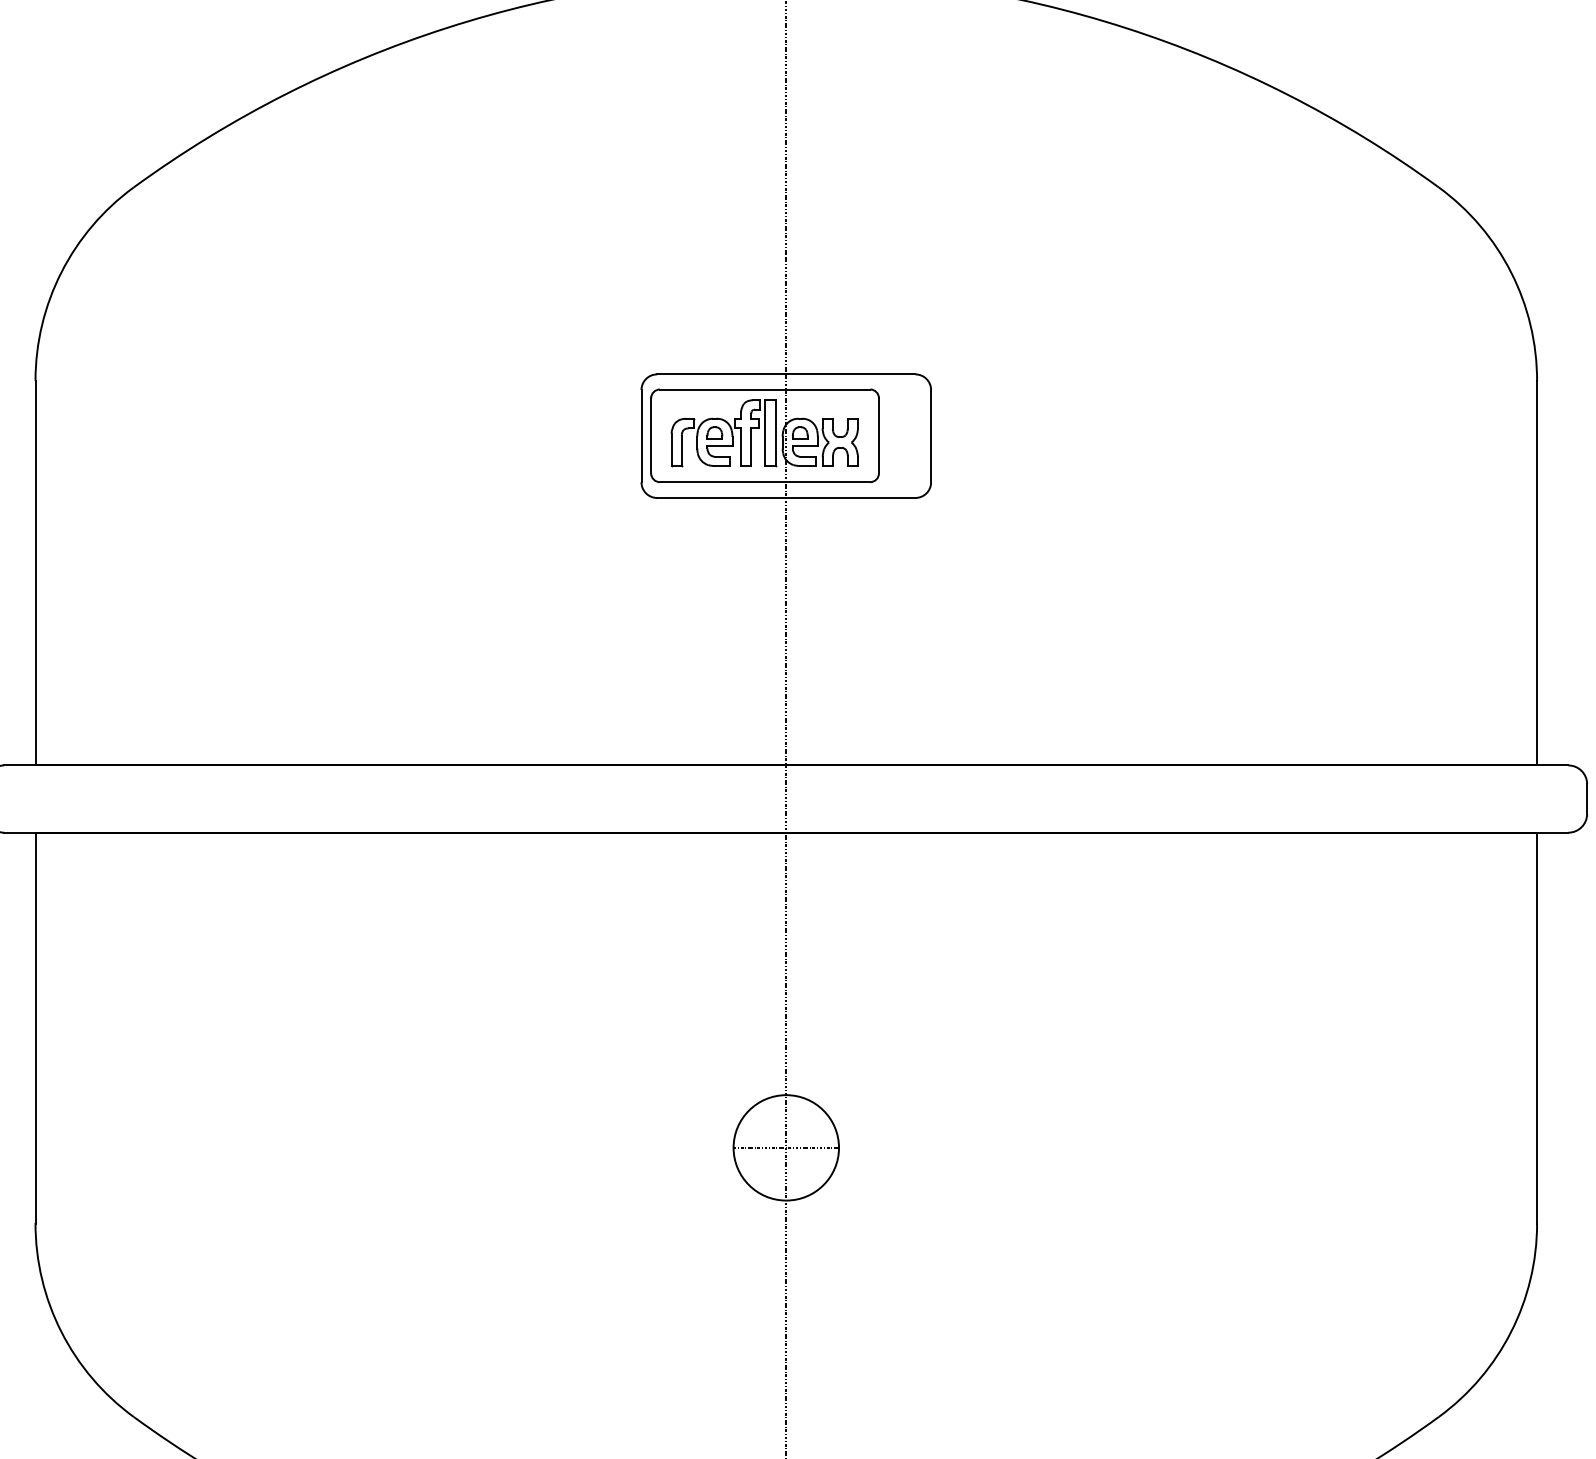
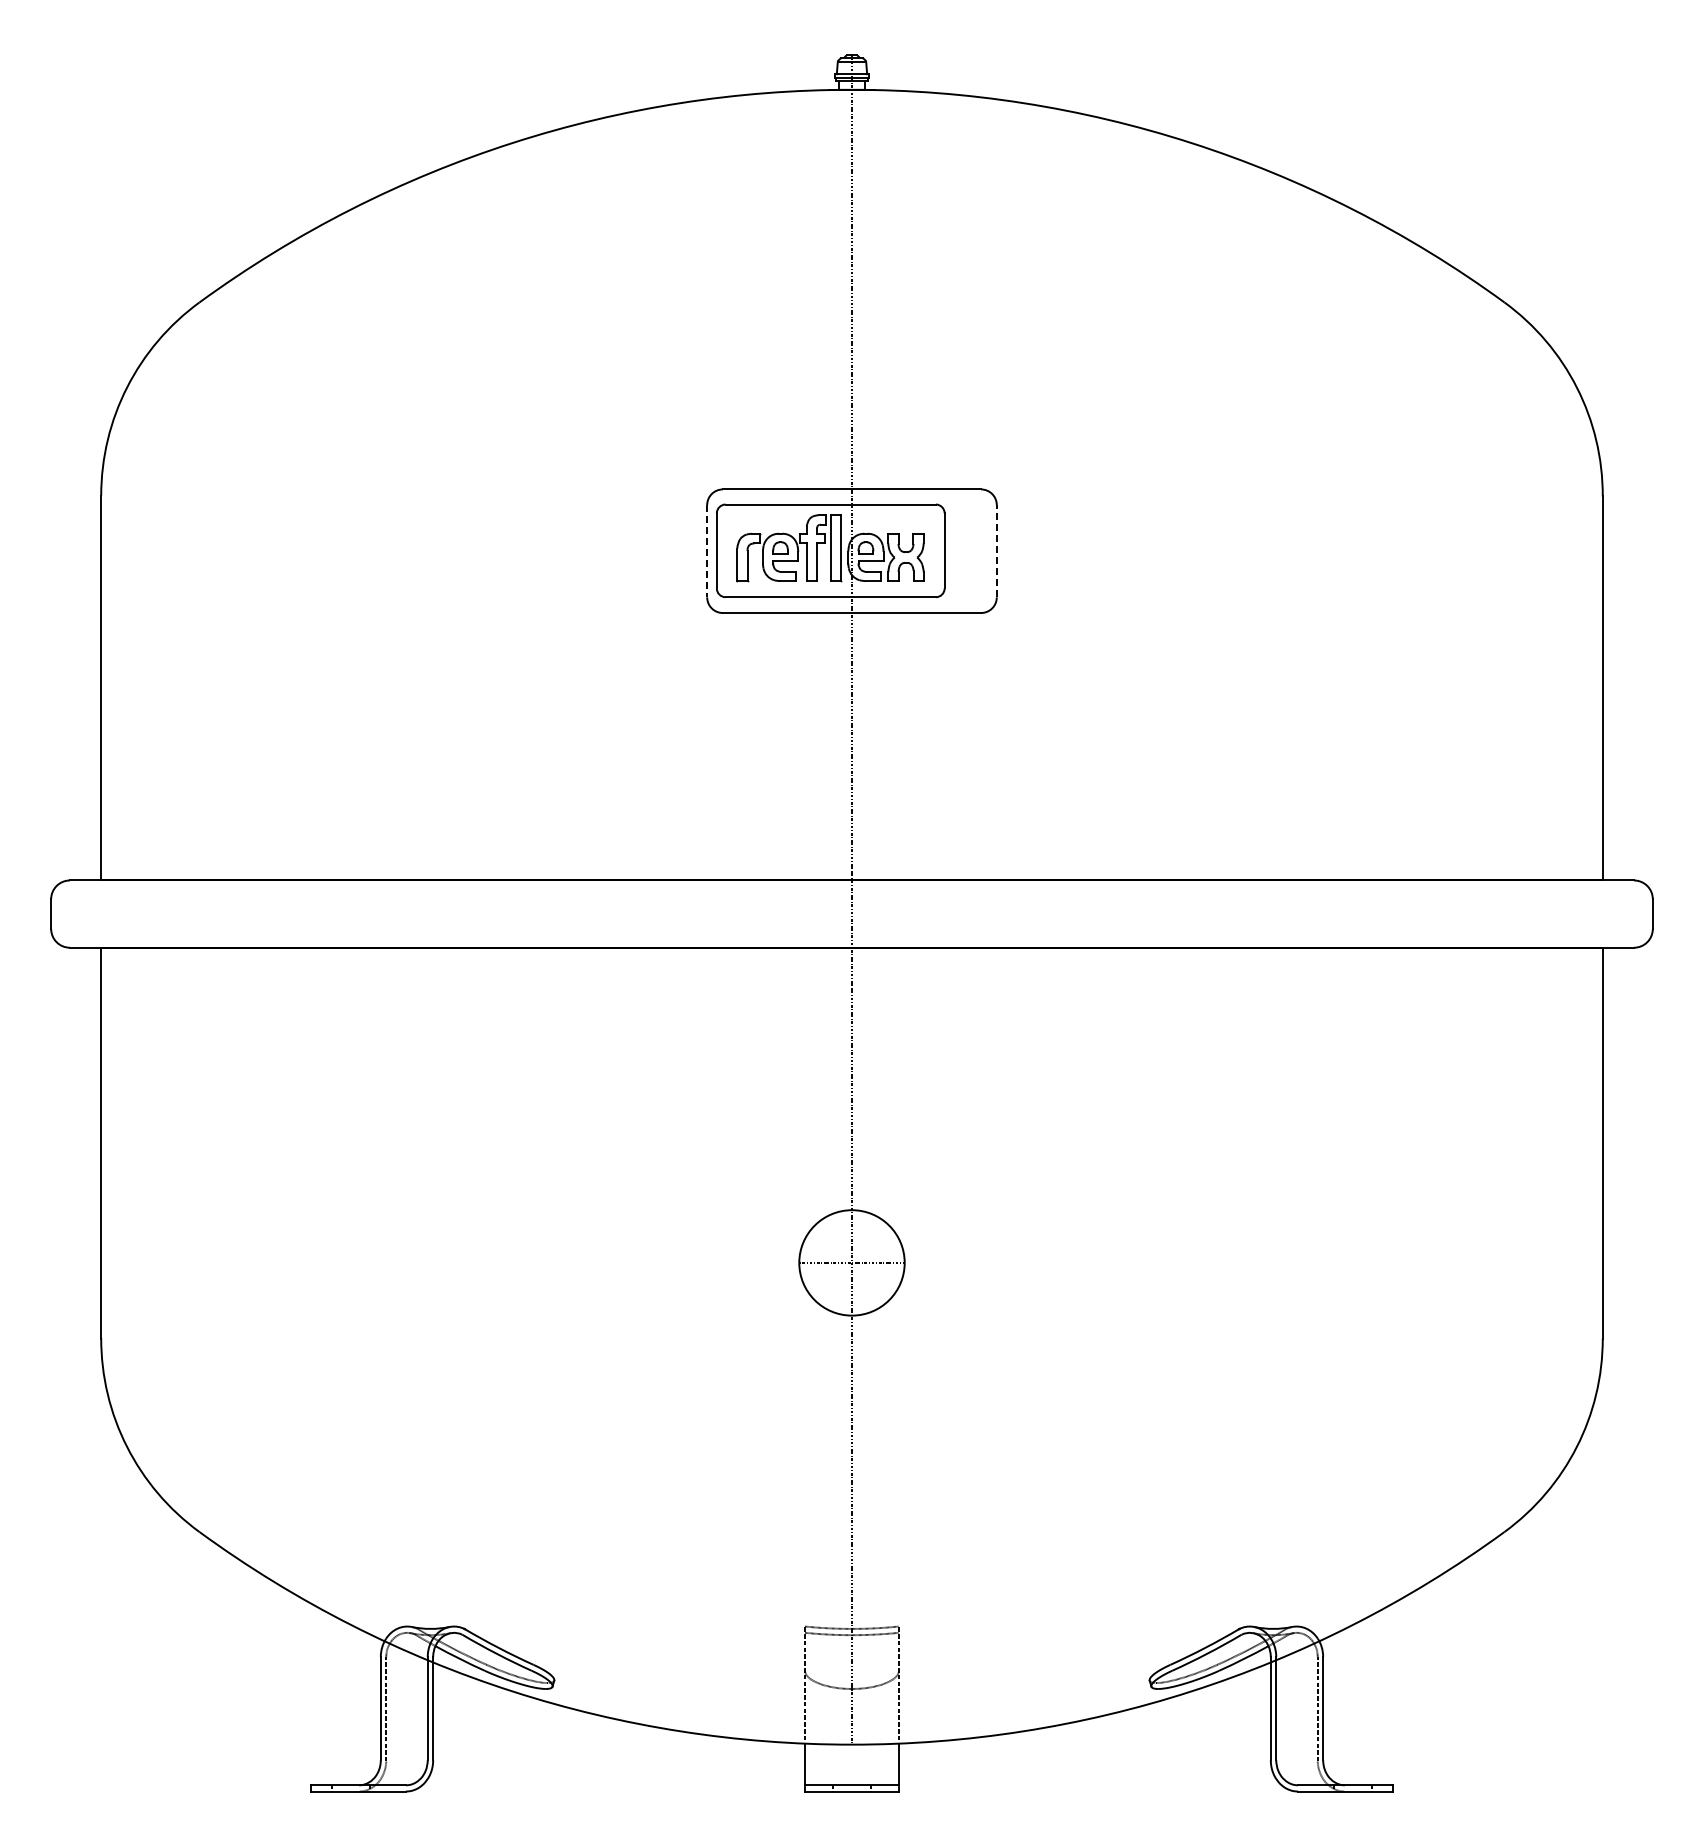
line: (930, 435) -> (996, 550), solid -> dashed
line: (641, 436) -> (707, 551), solid -> dashed

